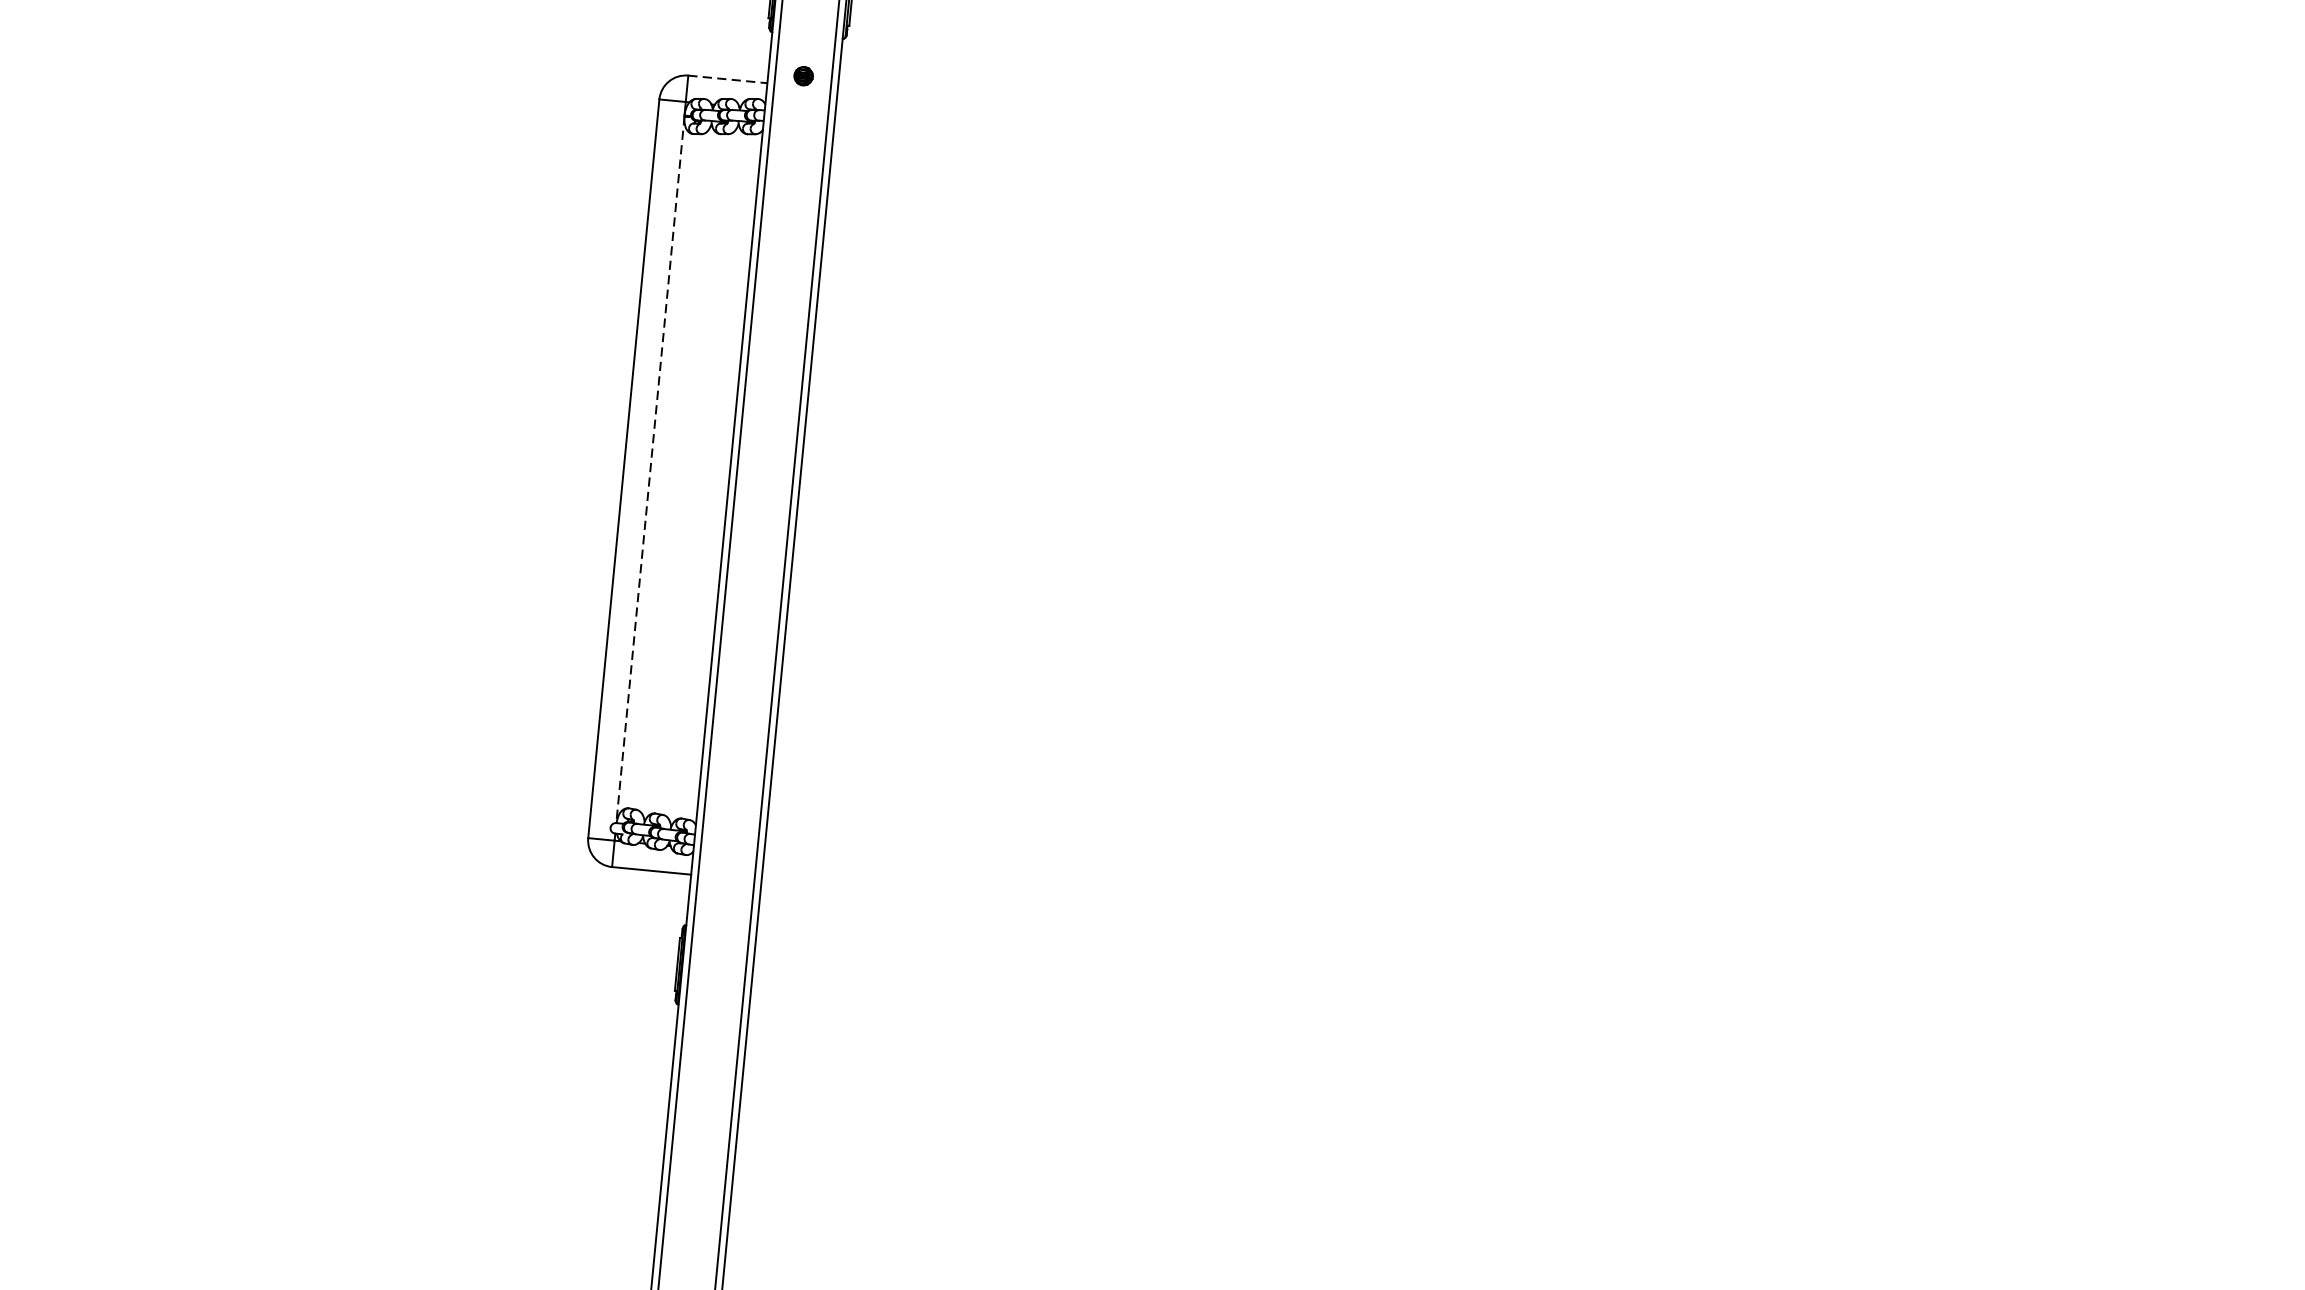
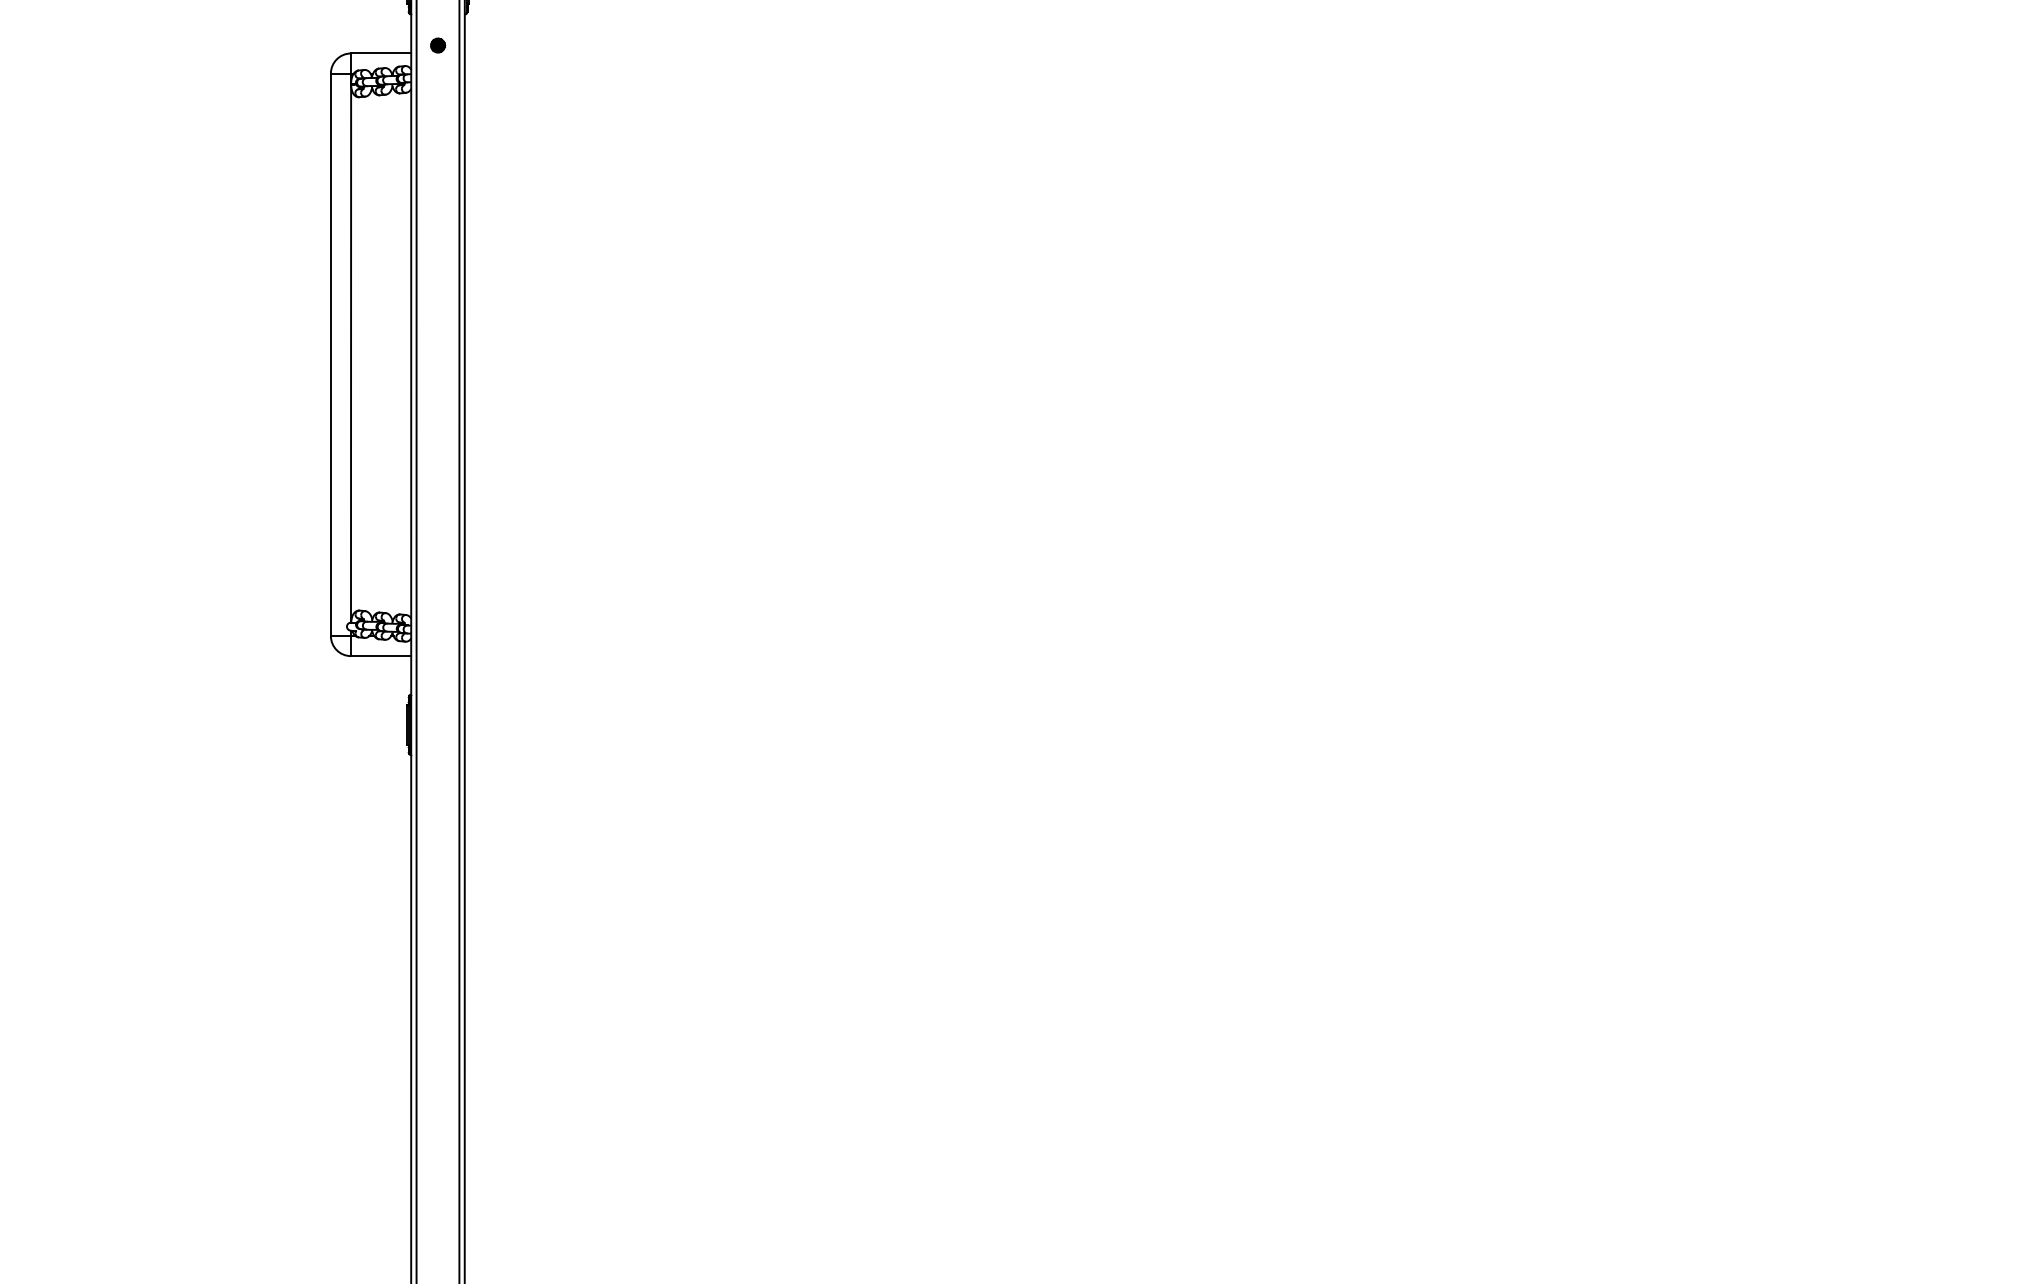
line: (728, 79) -> (381, 53), dashed -> solid
line: (650, 470) -> (351, 354), dashed -> solid

